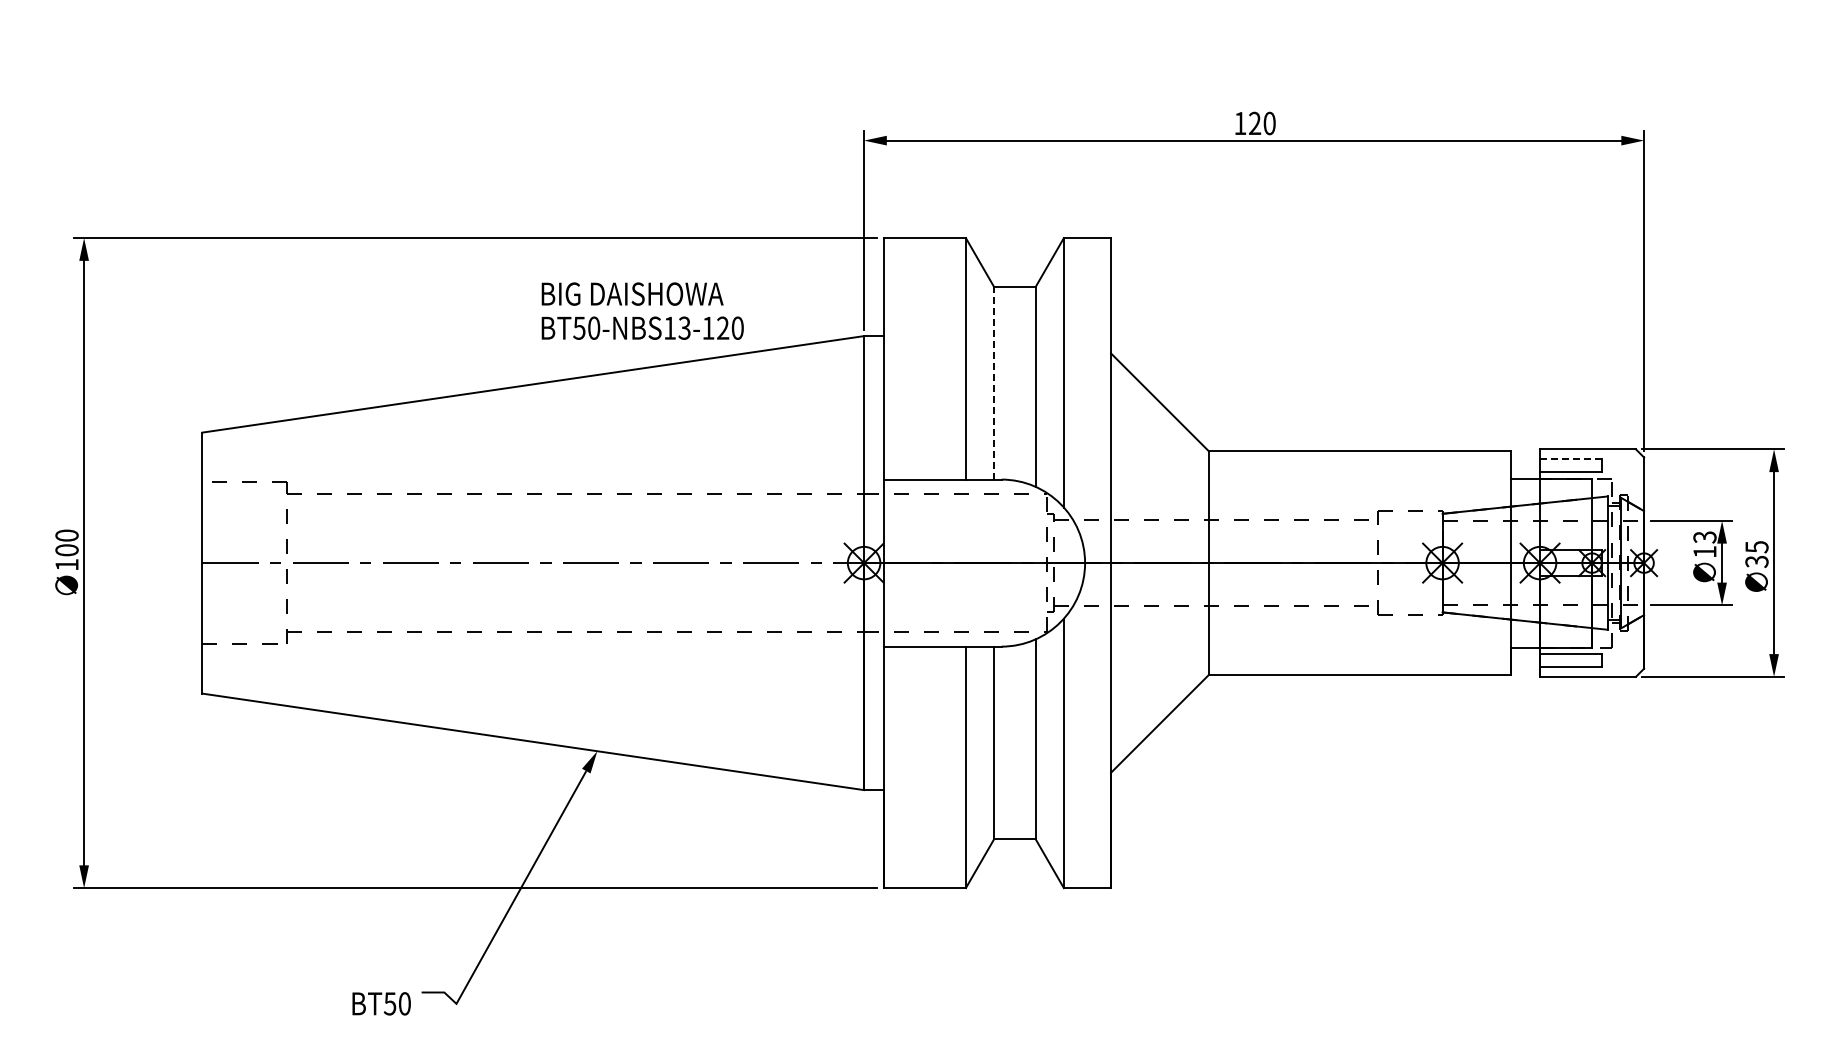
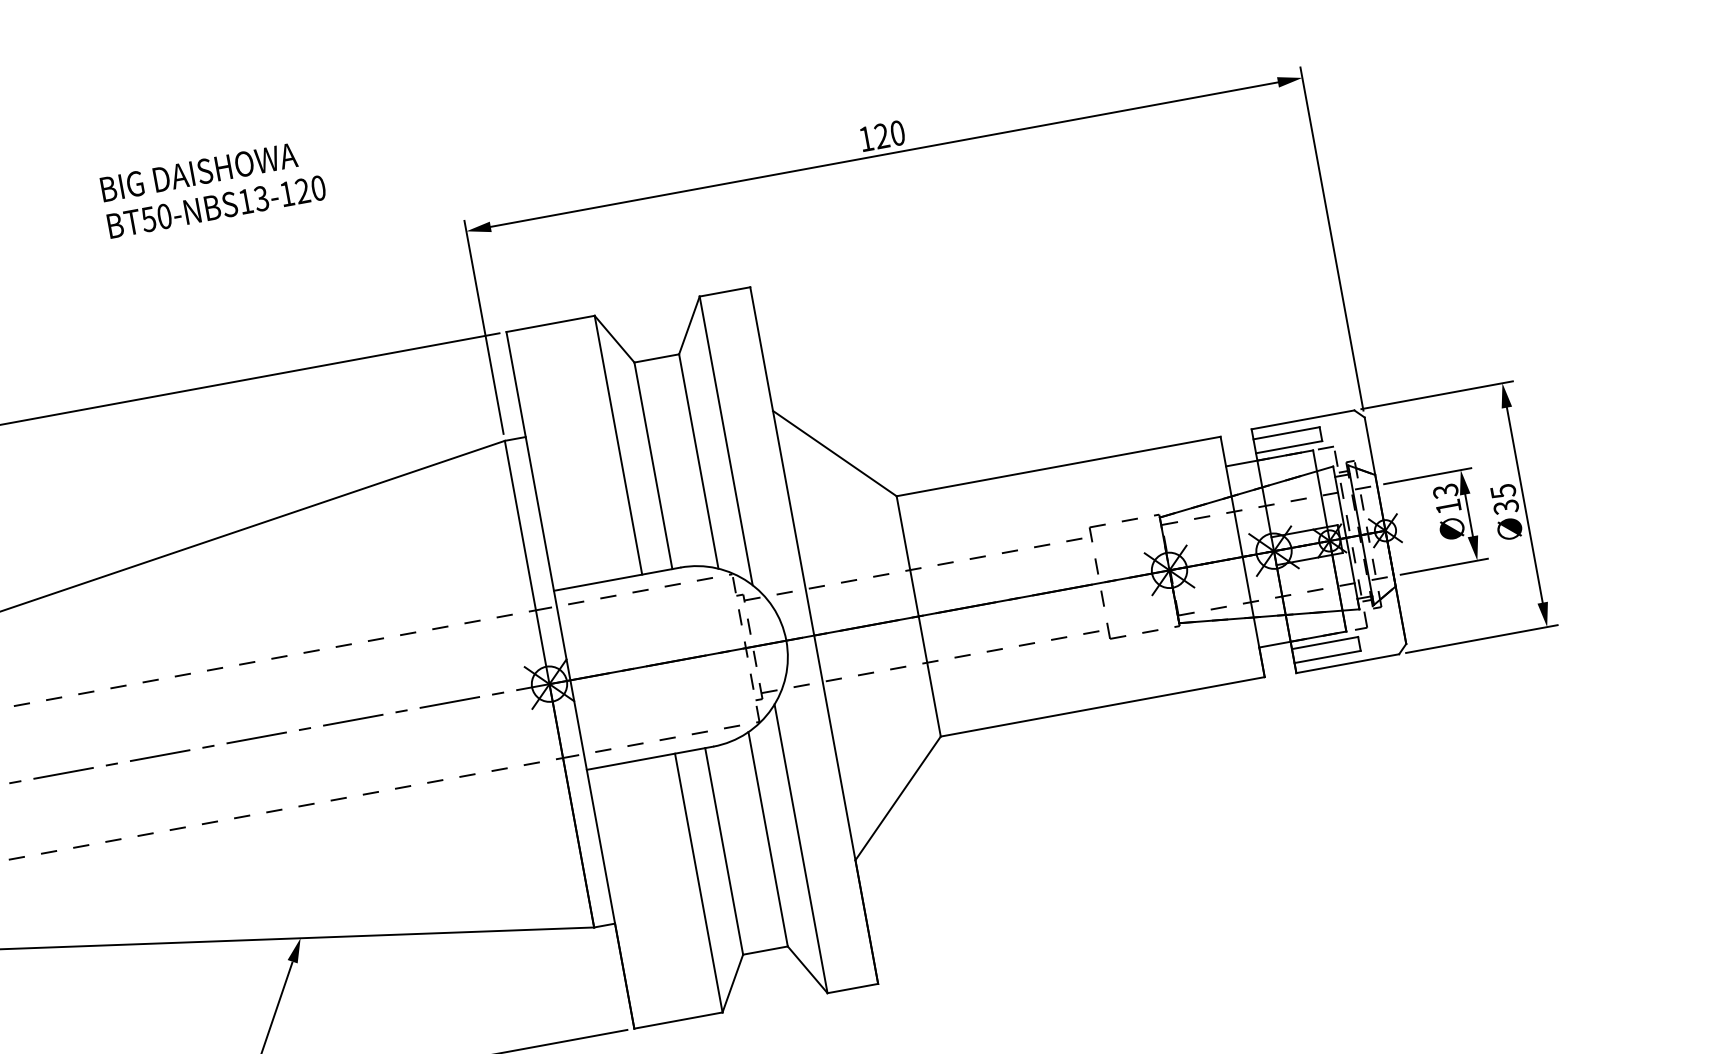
text: (642, 310) -> (212, 187), moved
line: (994, 382) -> (653, 464), dashed -> solid
line: (1570, 458) -> (1286, 433), dashed -> solid

